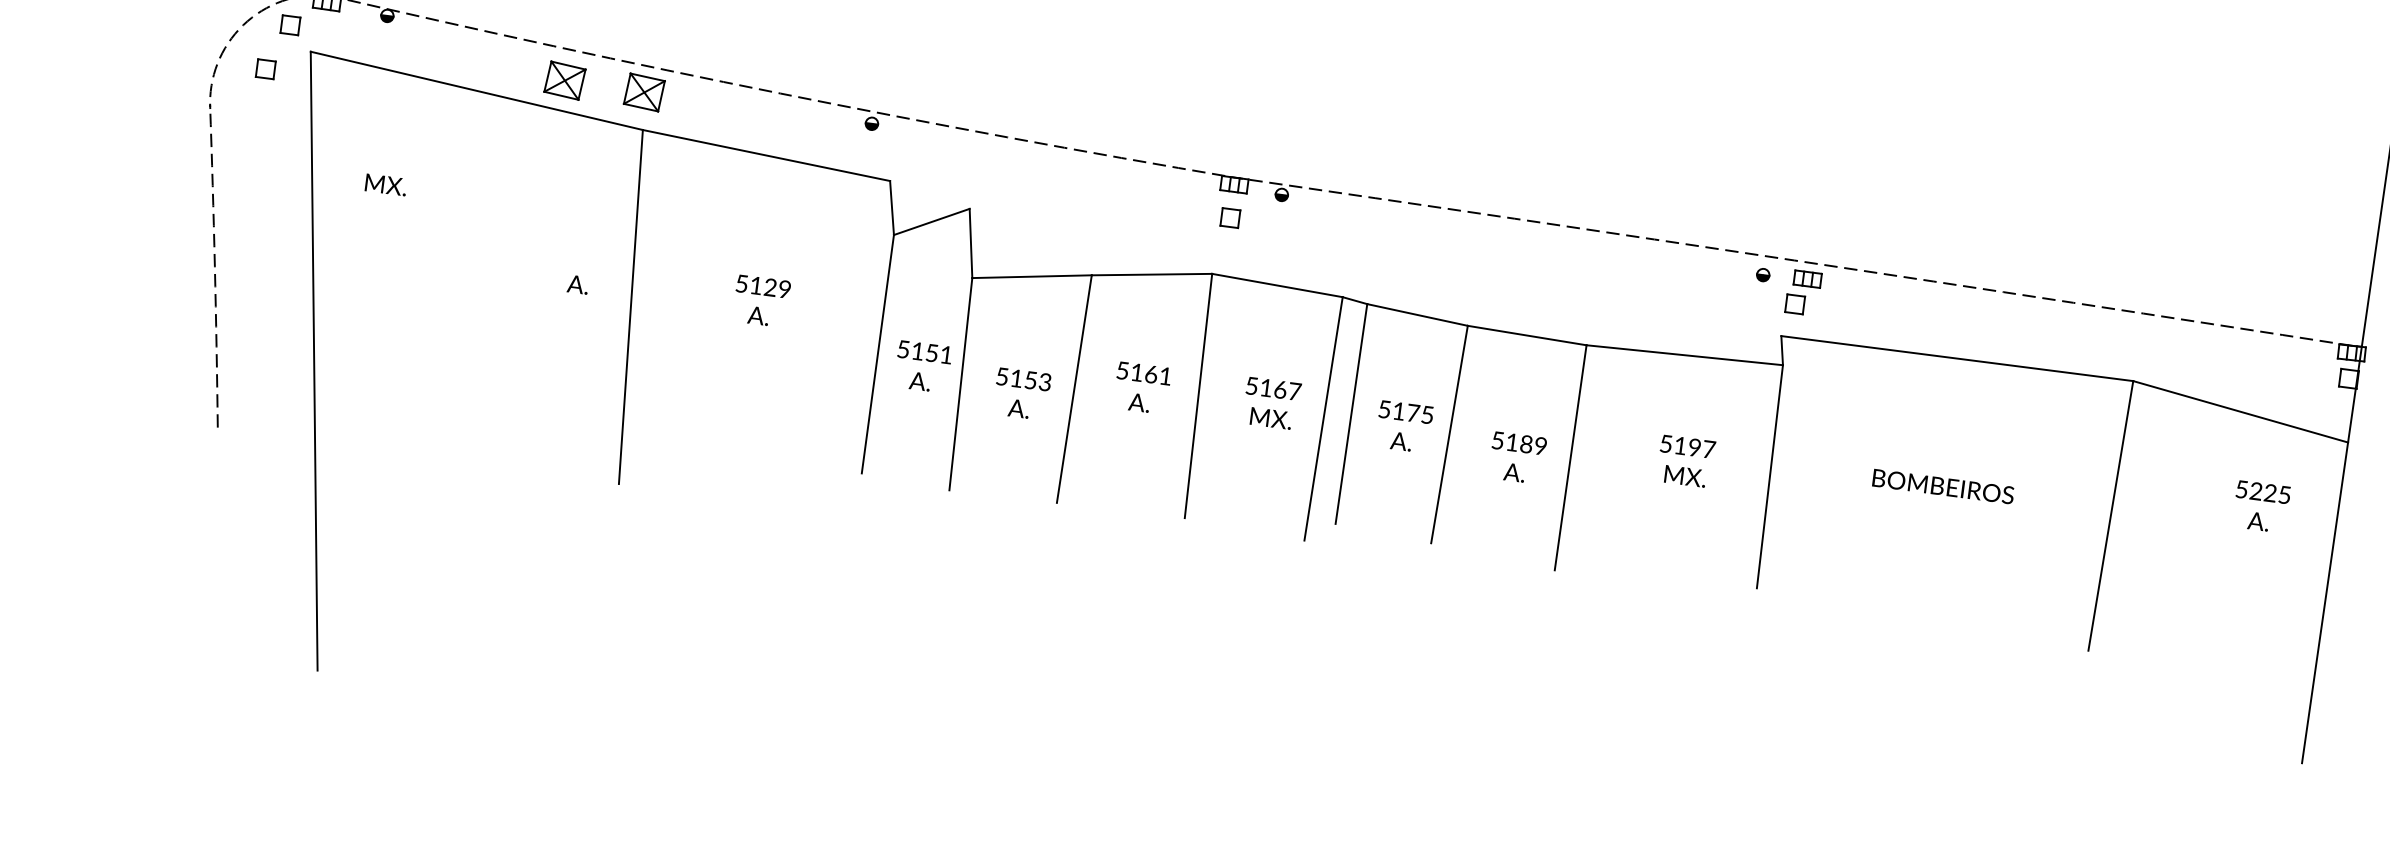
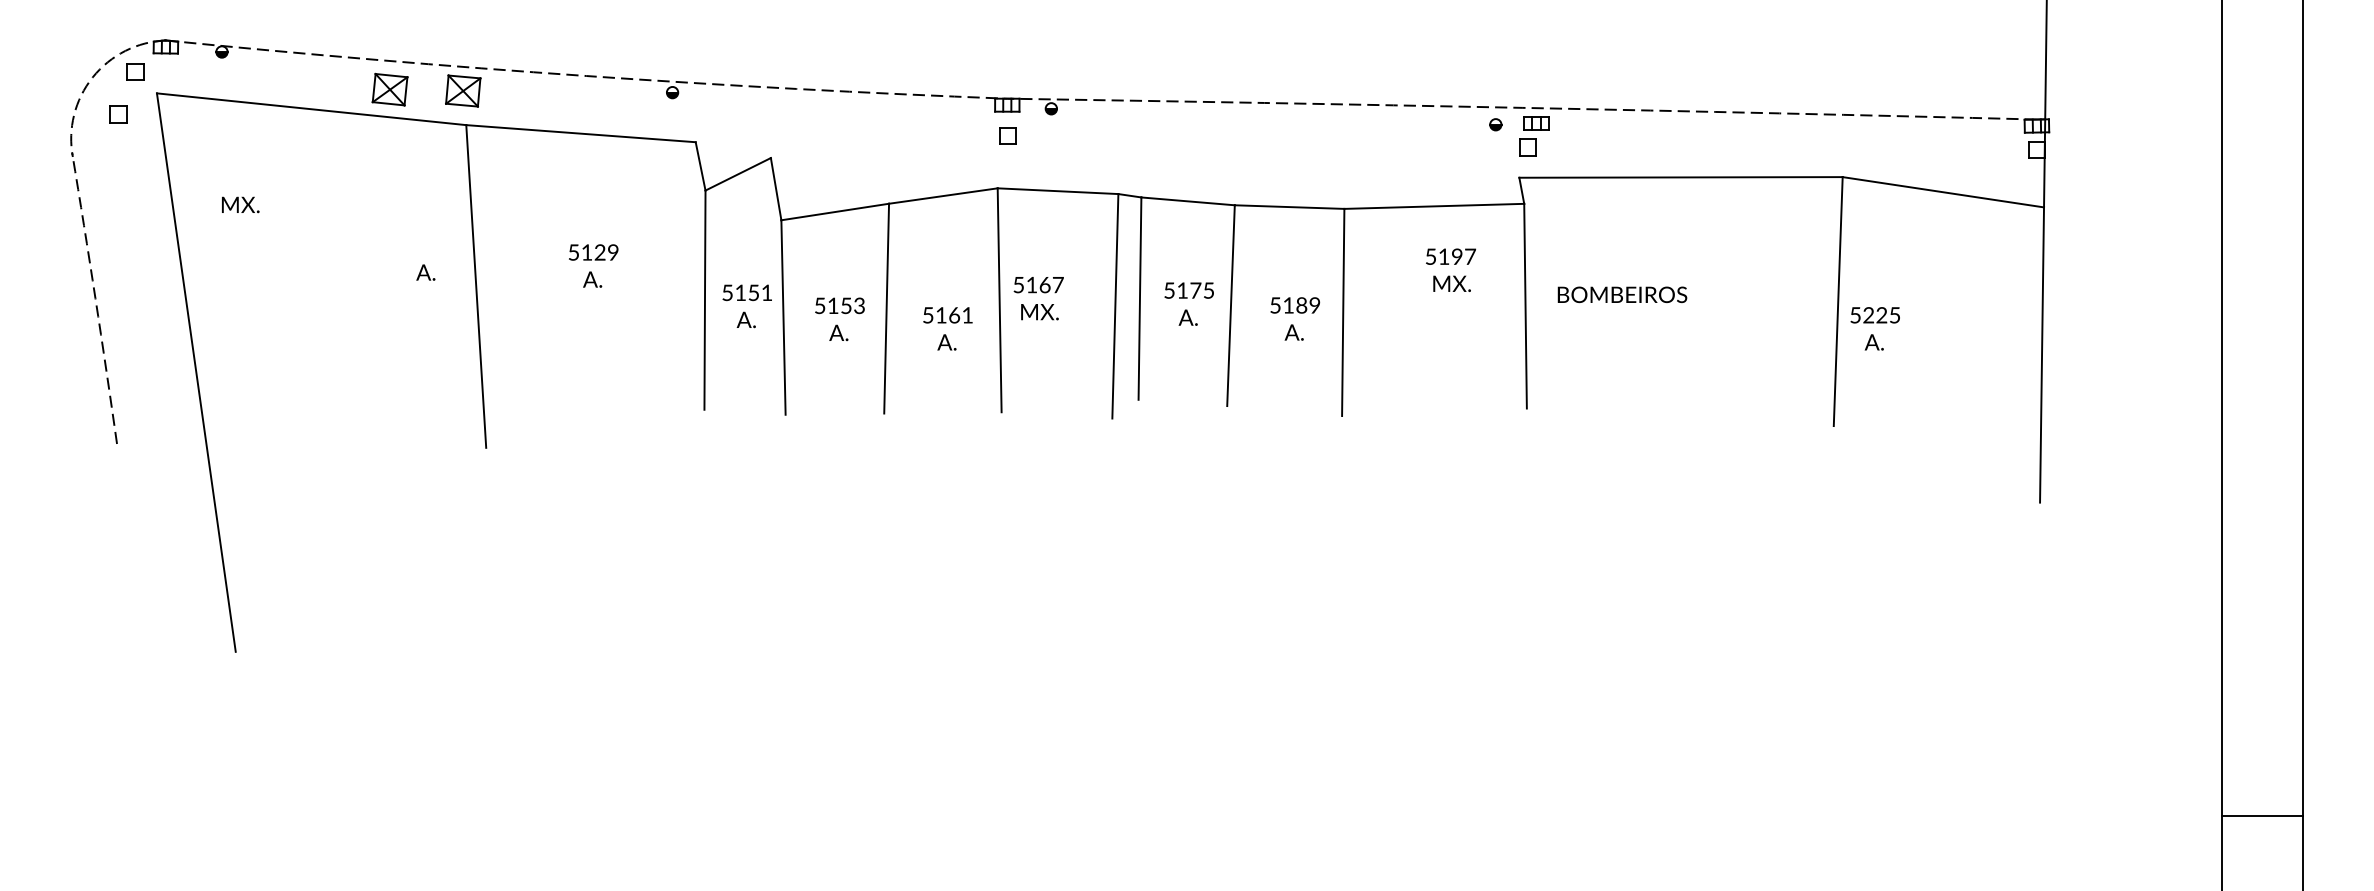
text: (1141, 387) -> (947, 328), moved
text: (1271, 403) -> (1038, 298), moved
text: (1685, 460) -> (1450, 269), moved
text: (1943, 486) -> (1622, 294), moved
text: (2260, 506) -> (1874, 328), moved

